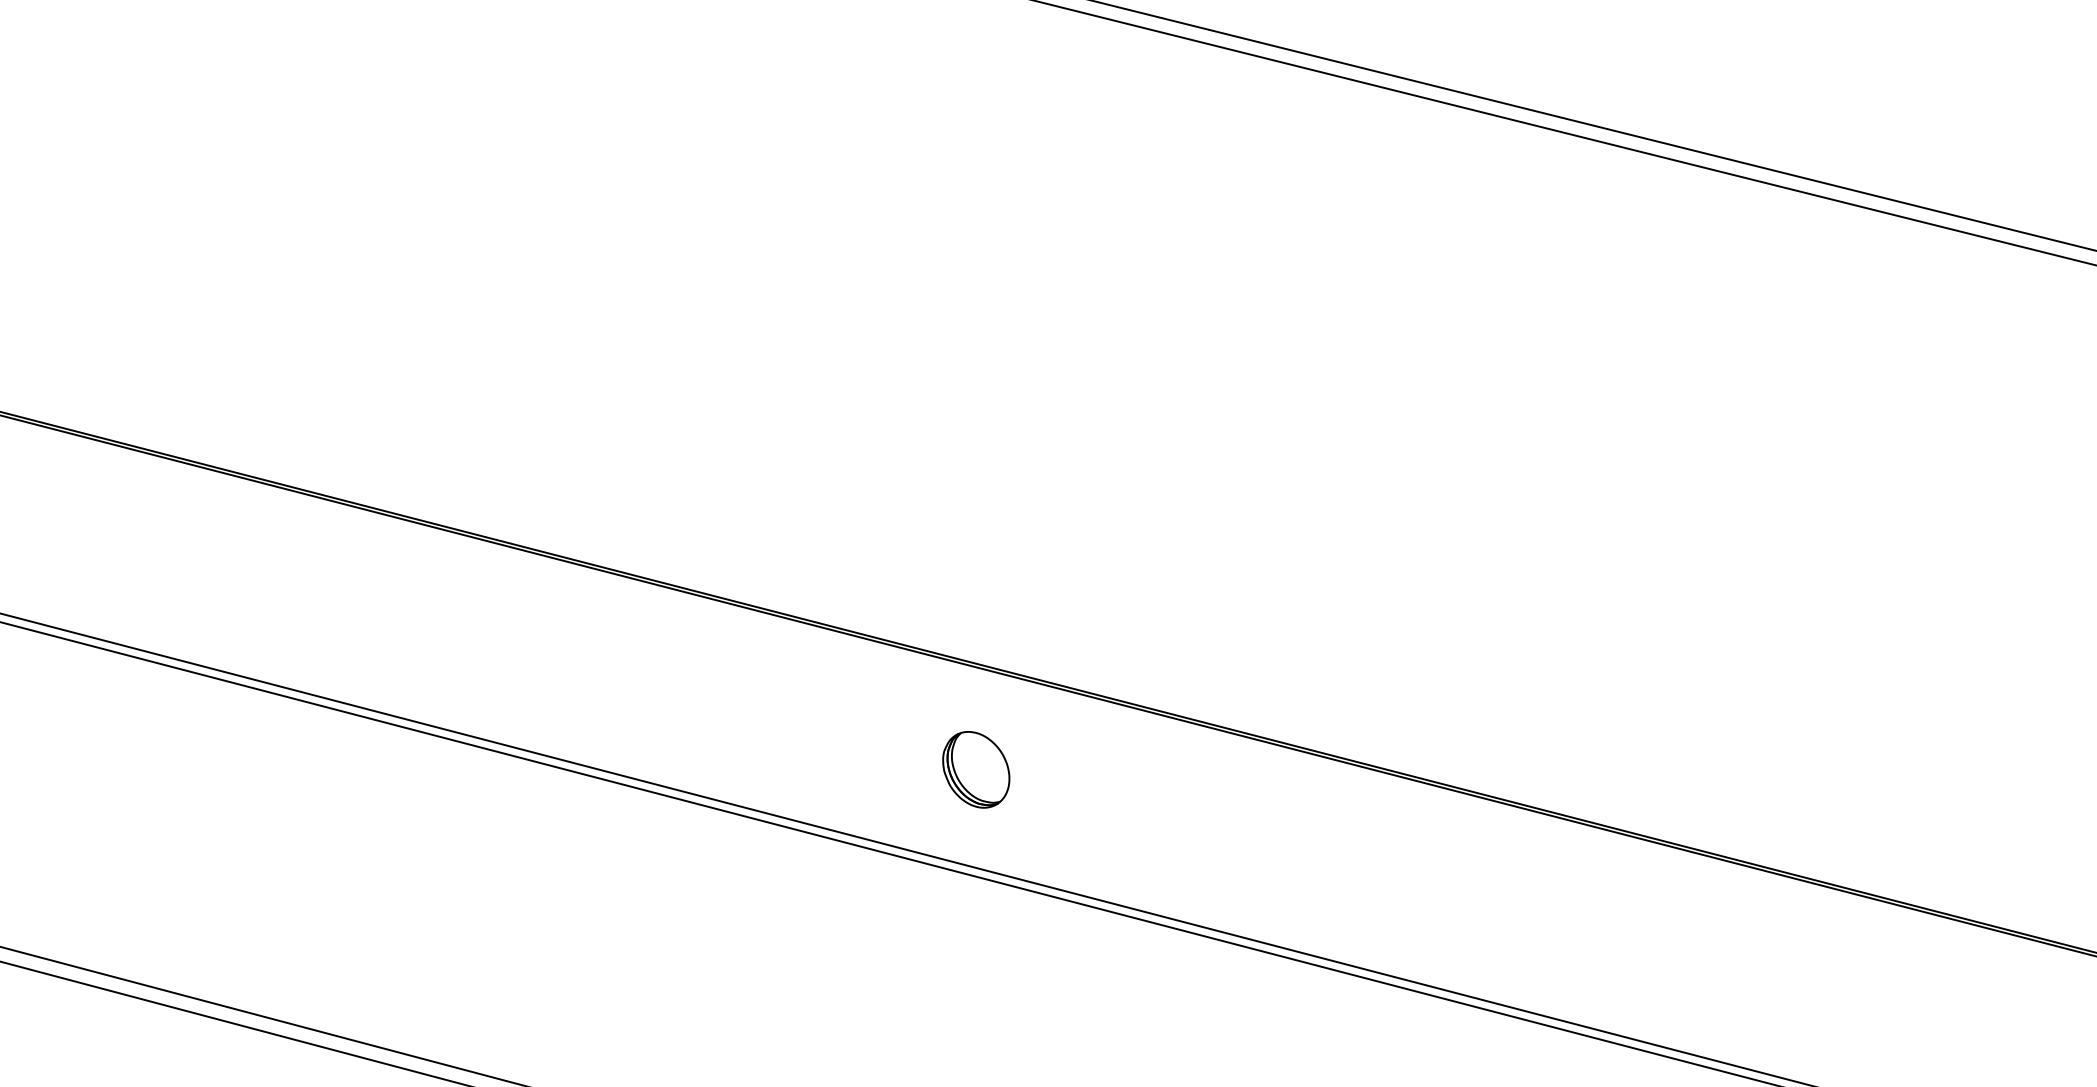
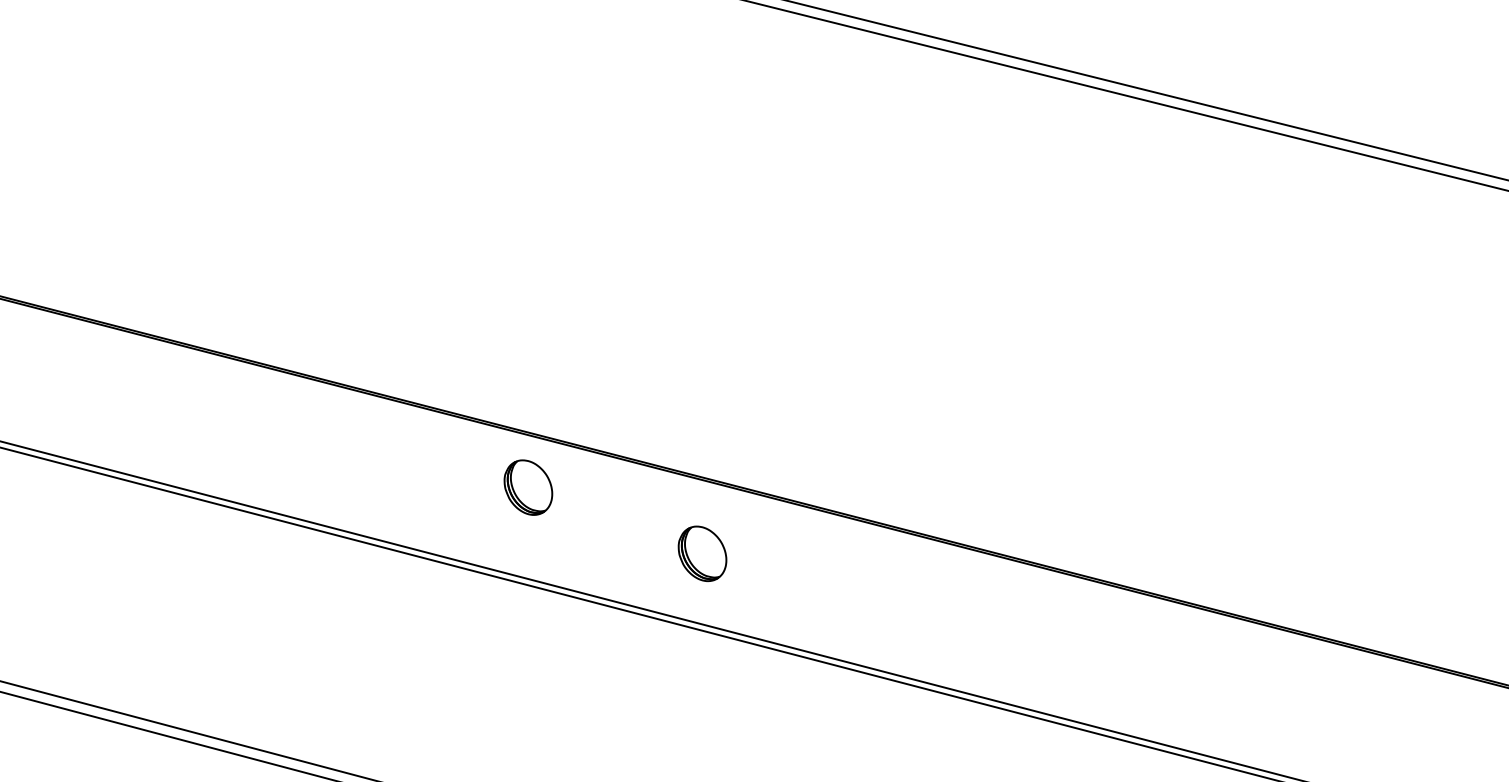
part: (734, 677) -> (528, 487), added

